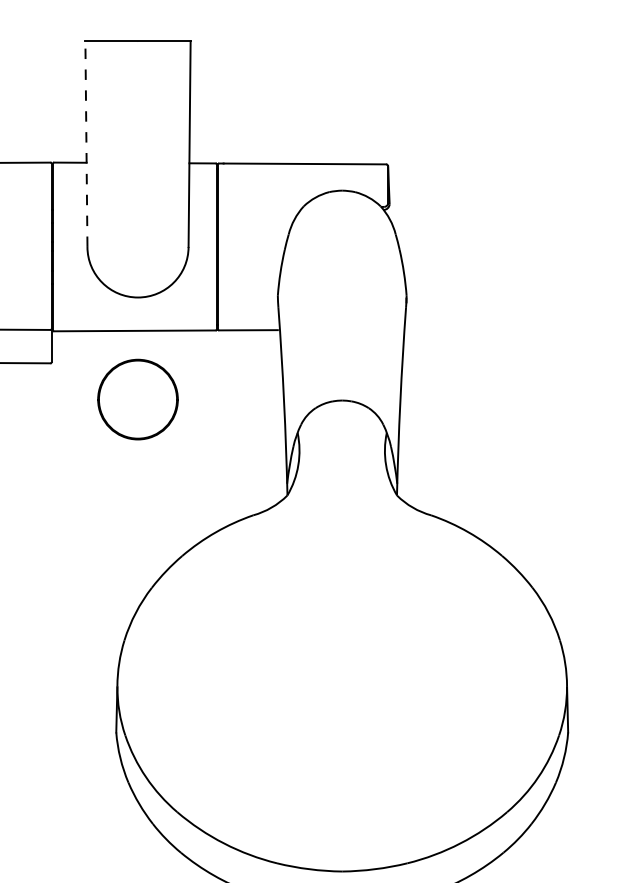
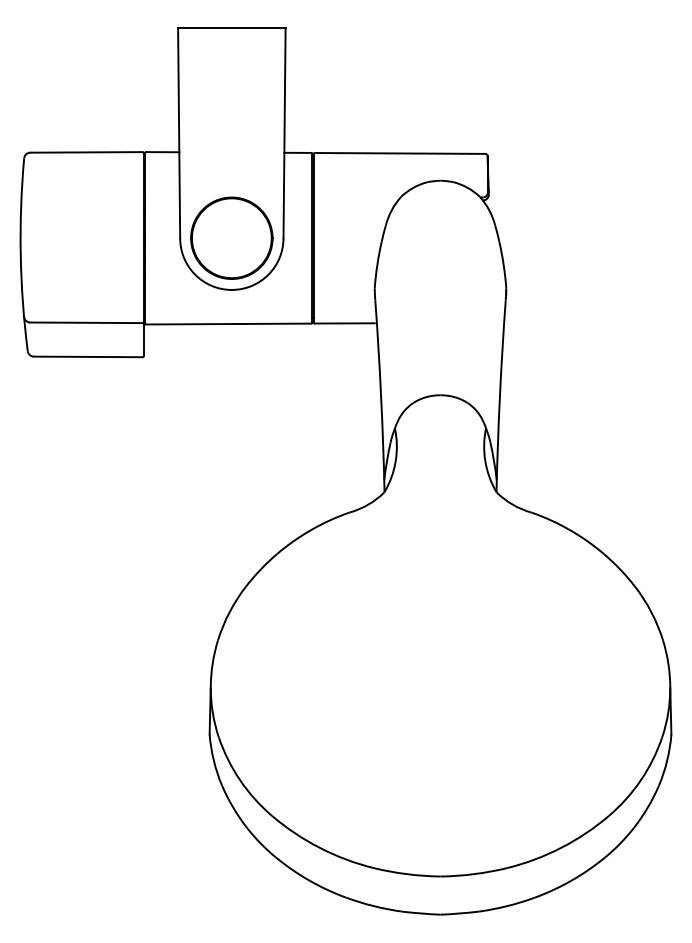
line: (86, 143) -> (179, 132), dashed -> solid
circle: (137, 398) -> (231, 237), moved

